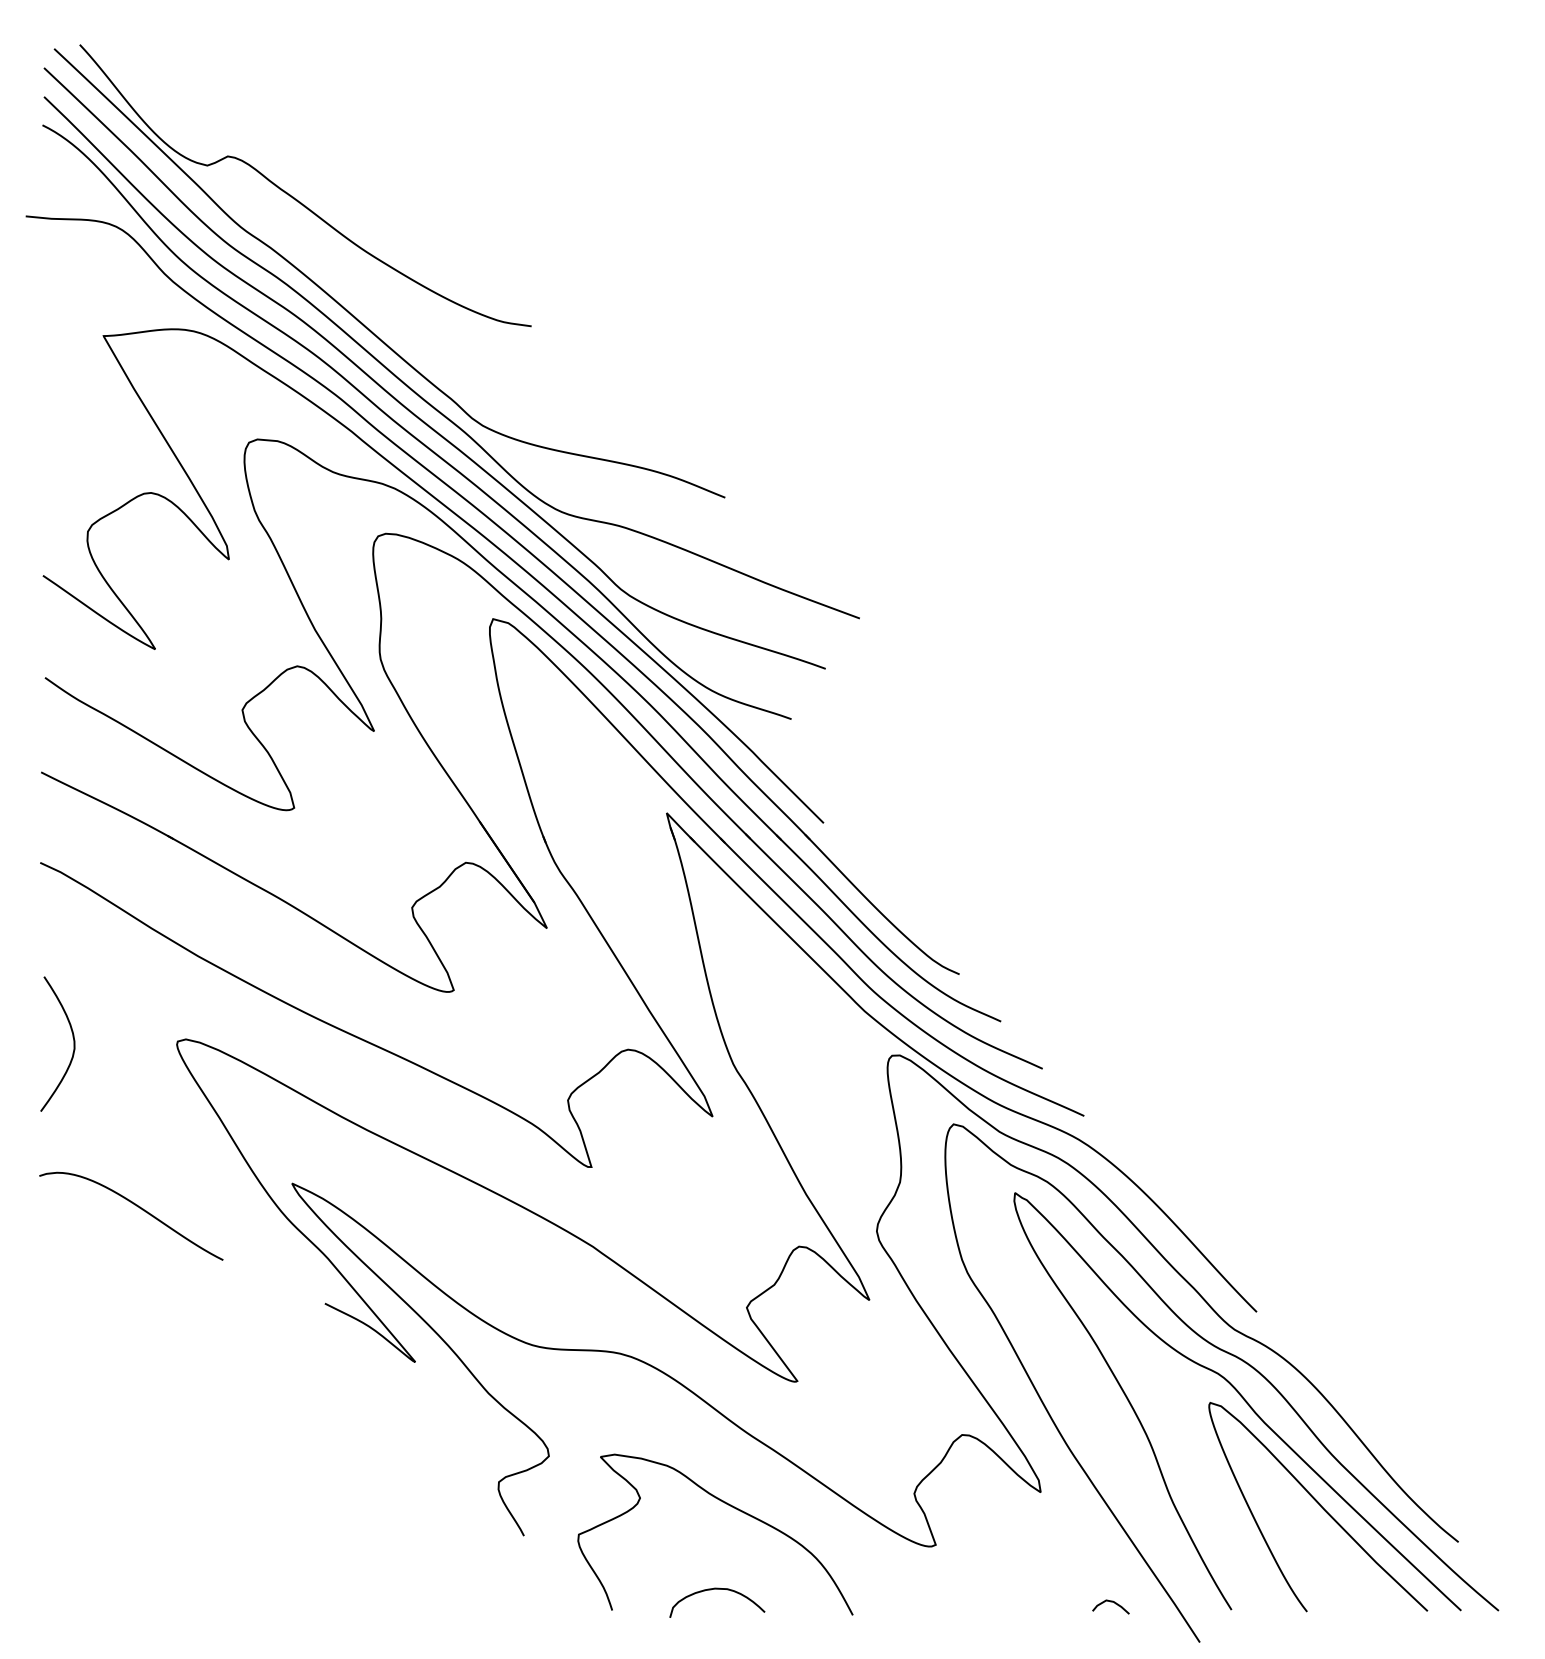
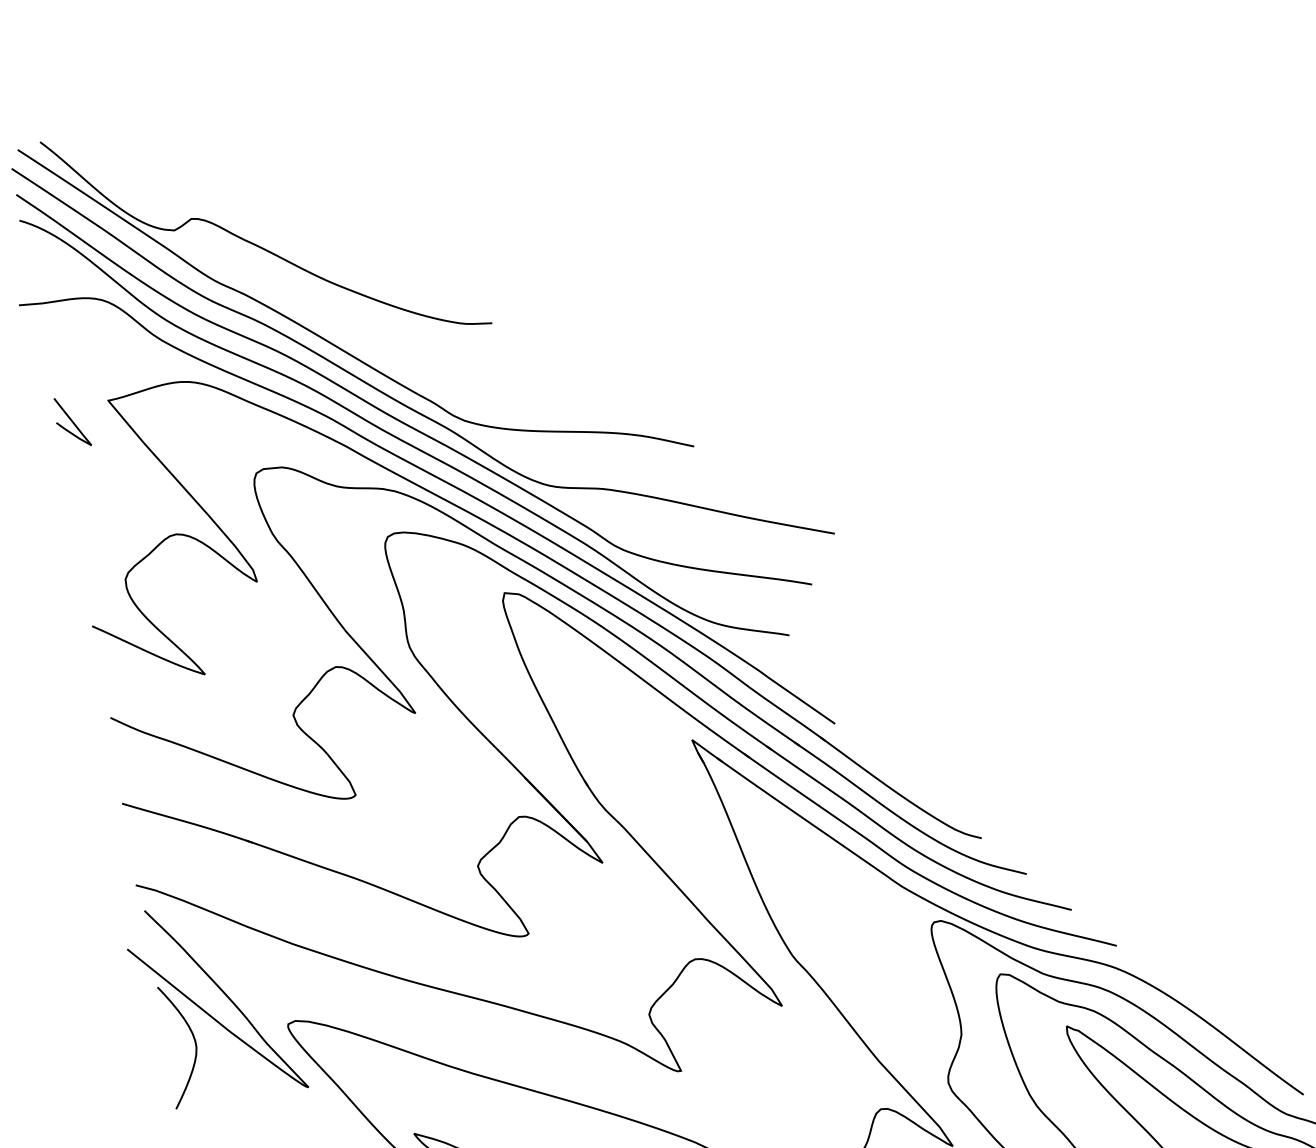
curve: (60, 352) -> (72, 422), added
curve: (114, 997) -> (224, 994), added

